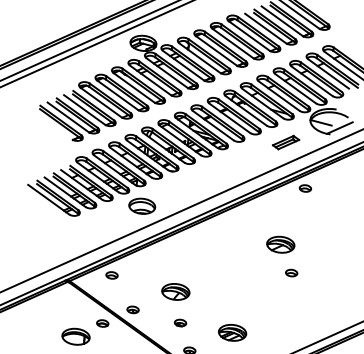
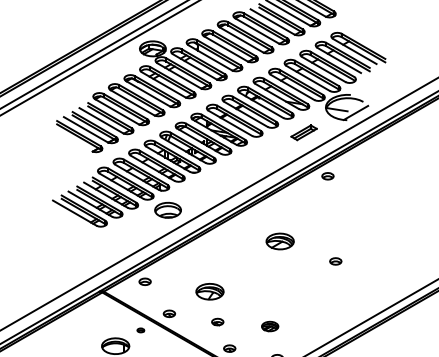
part: (280, 244) -> (279, 241), moved
part: (291, 273) -> (335, 261), moved
part: (102, 323) -> (140, 330), size x0.6
part: (231, 332) -> (269, 326), size x0.6

